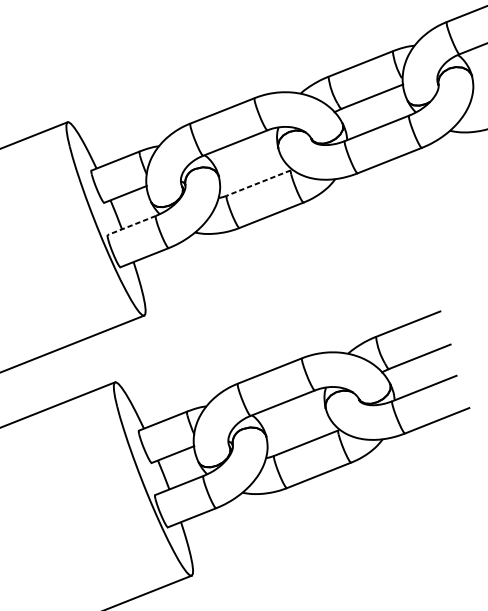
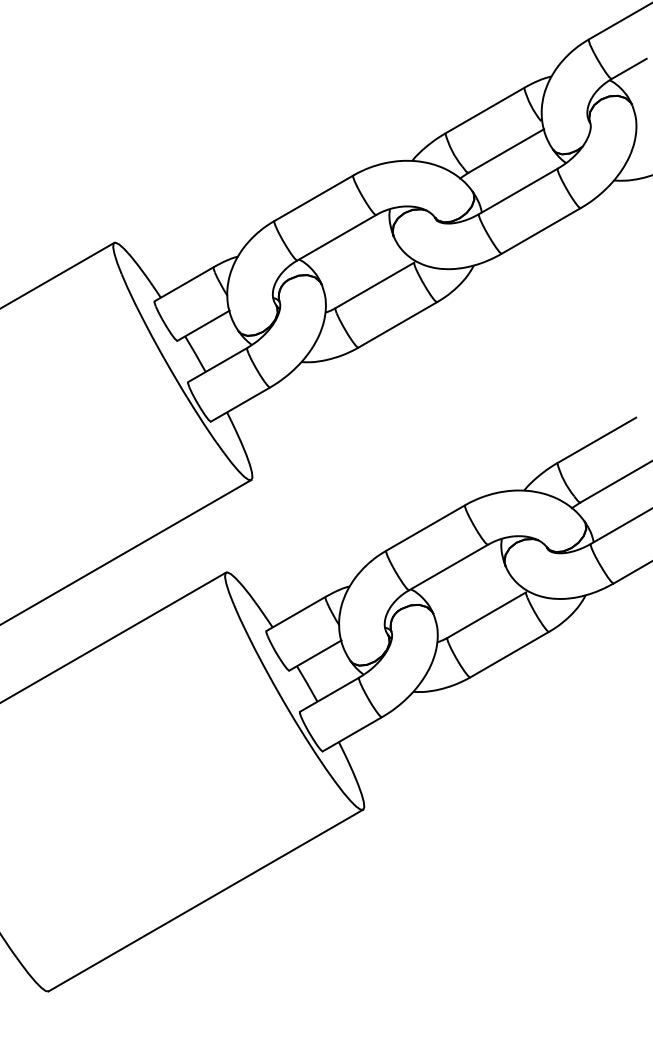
line: (258, 183) -> (374, 285), dashed -> solid
line: (131, 225) -> (217, 365), dashed -> solid

